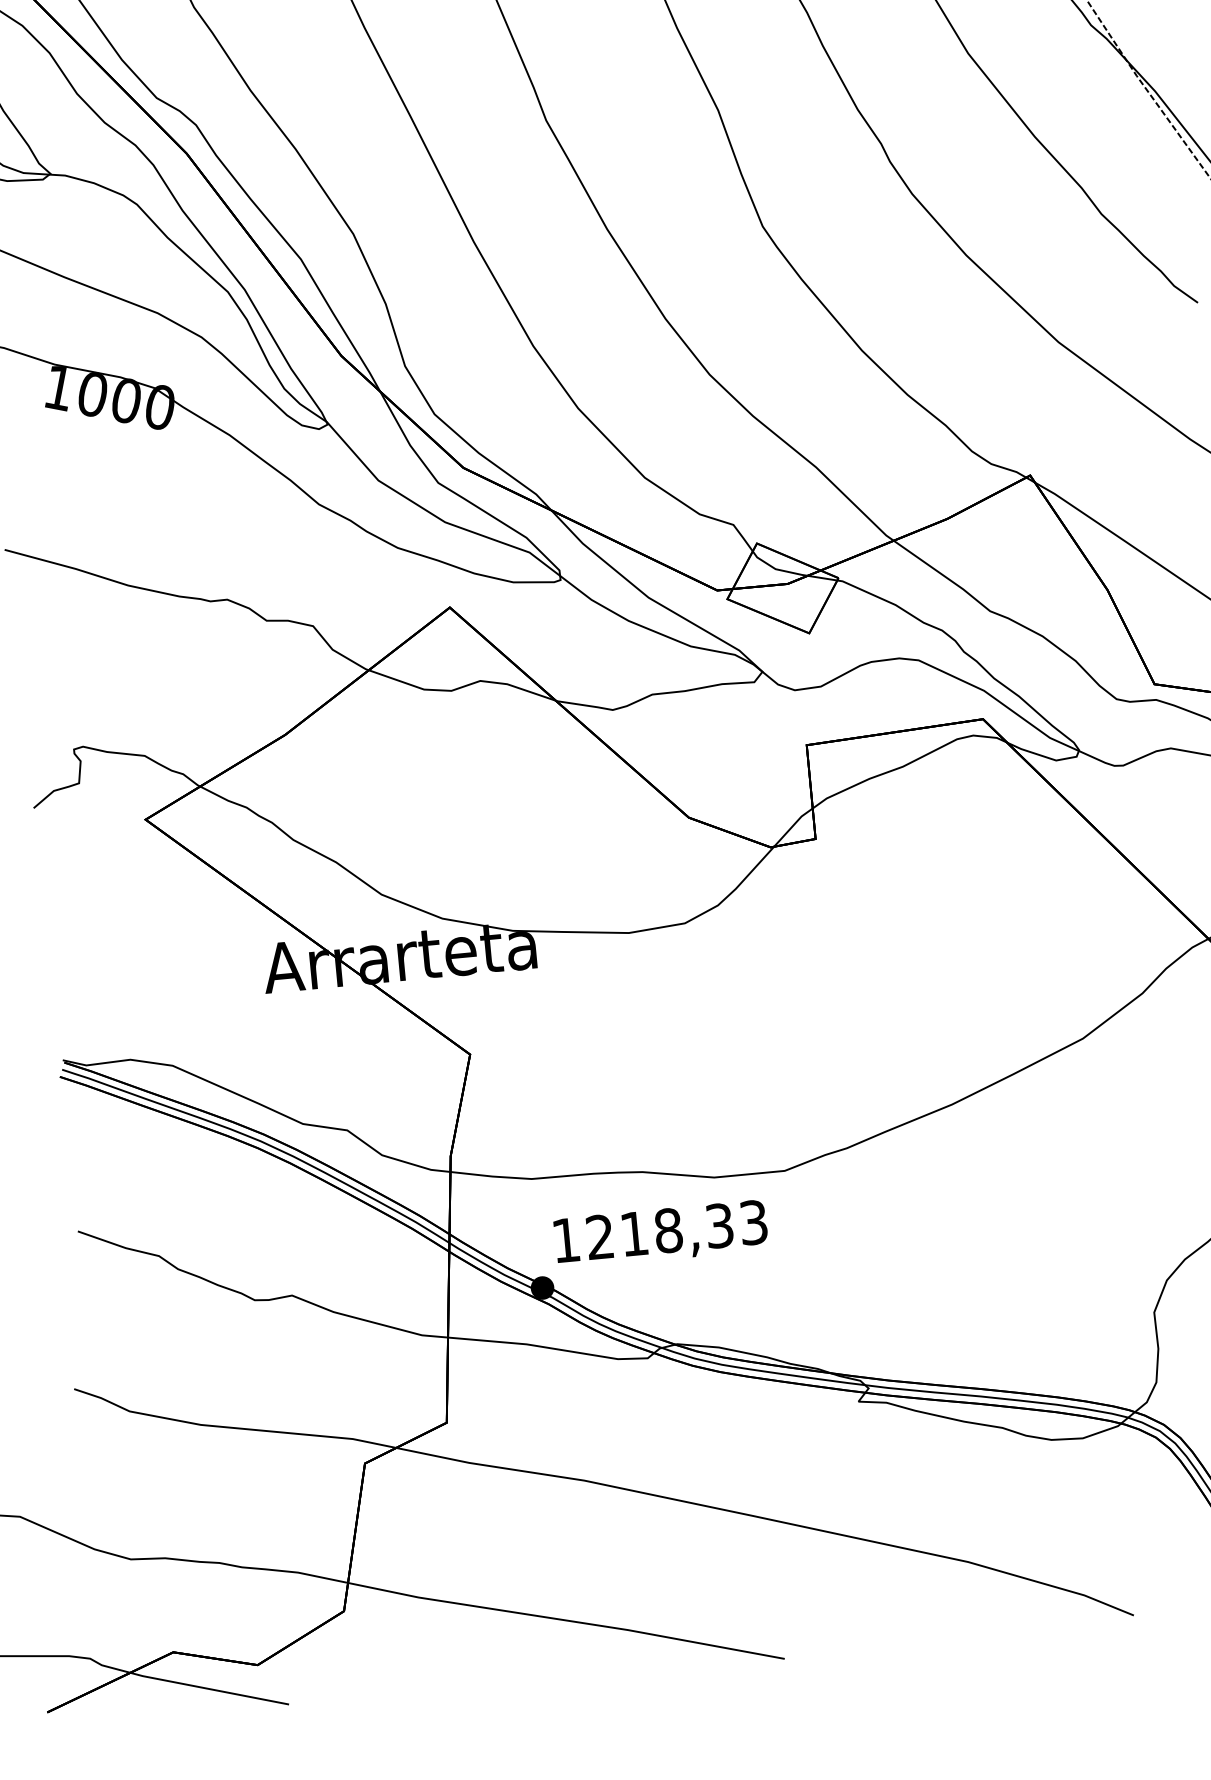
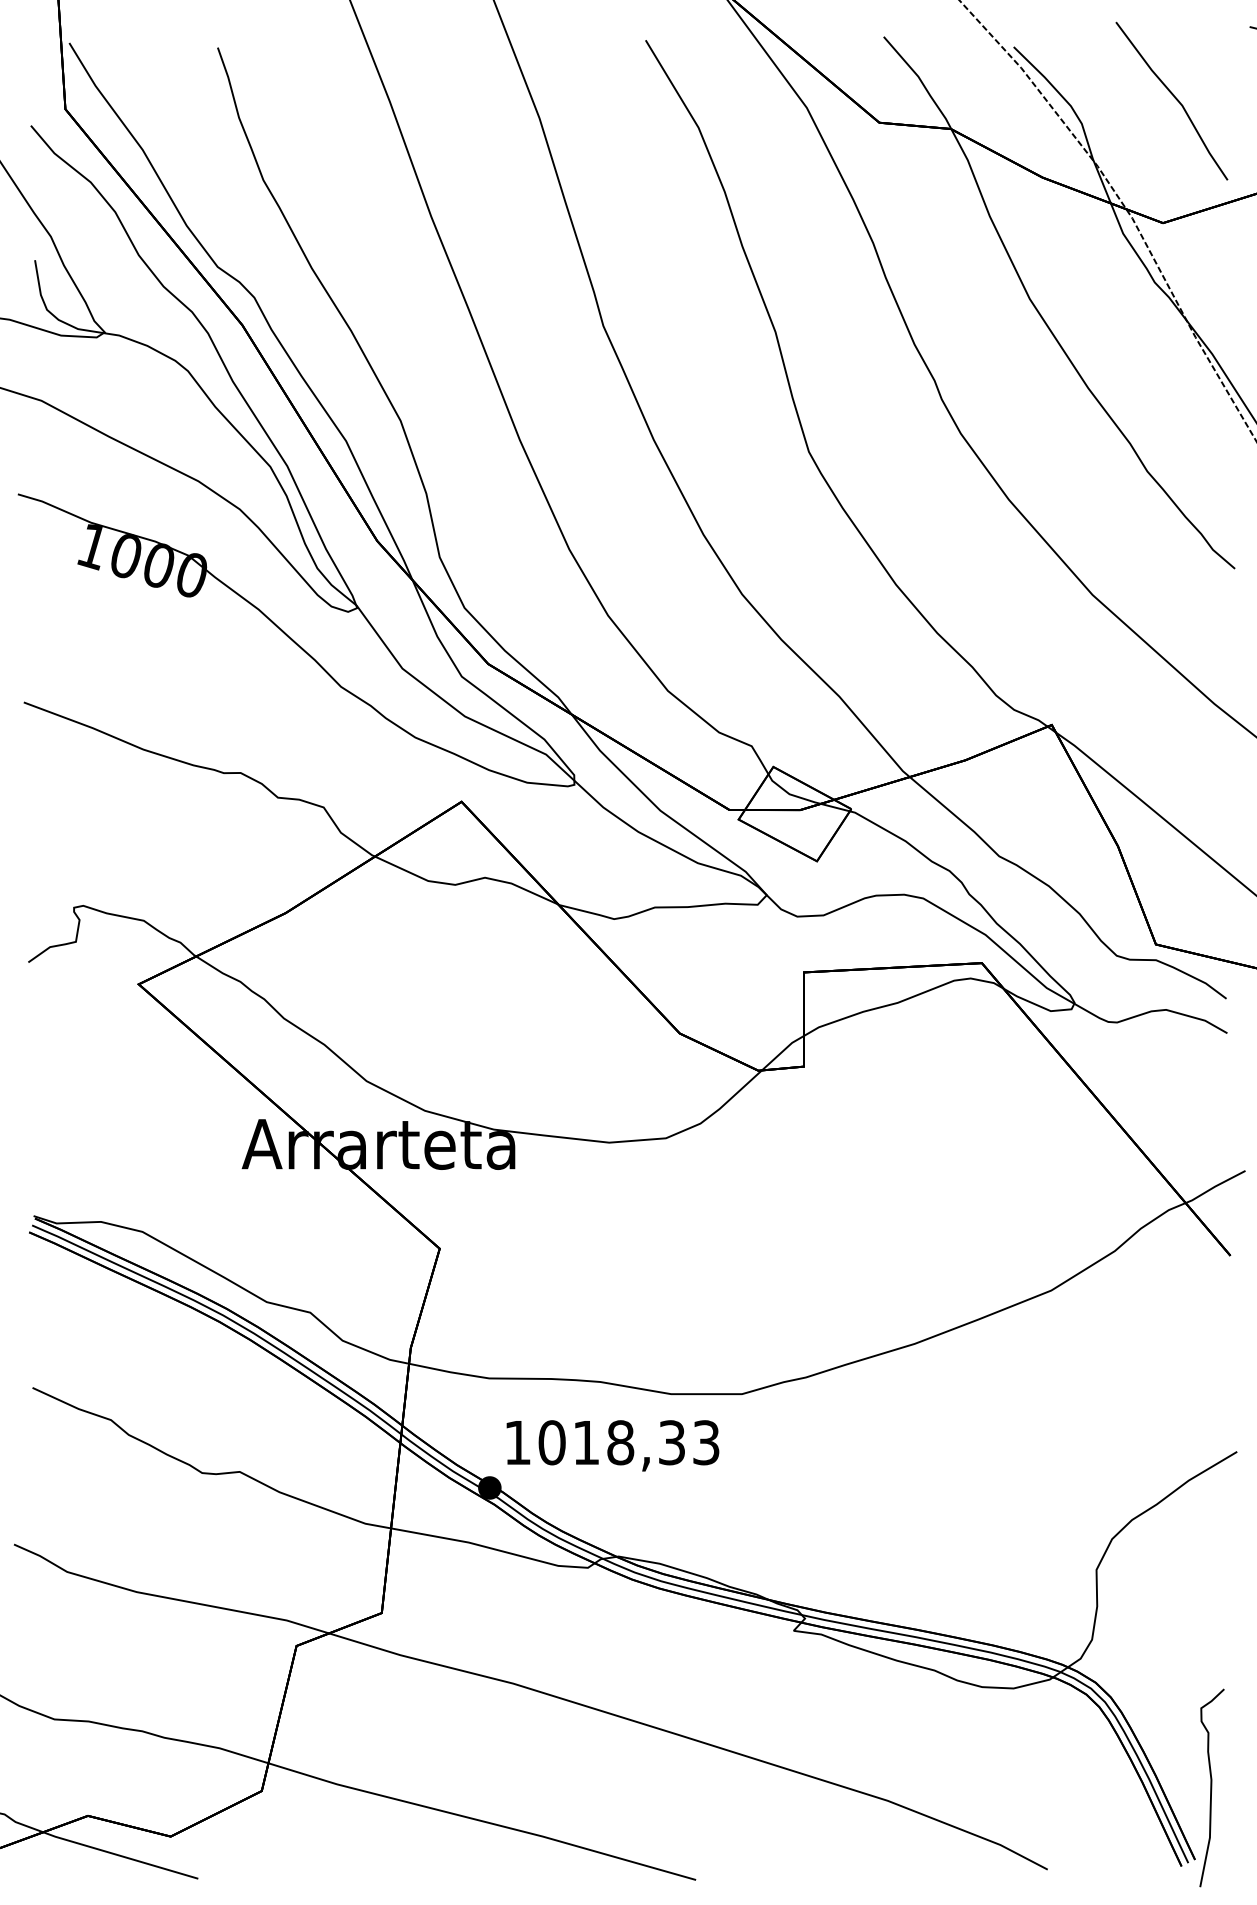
text: (599, 1236) -> (551, 1442), 1218,33 -> 1018,33

